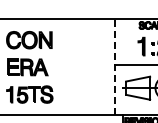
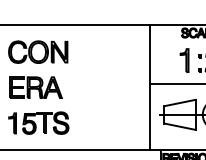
line: (114, 66) -> (149, 86), dashed -> solid

